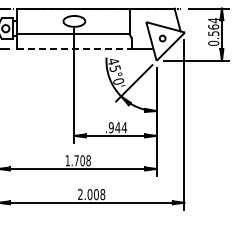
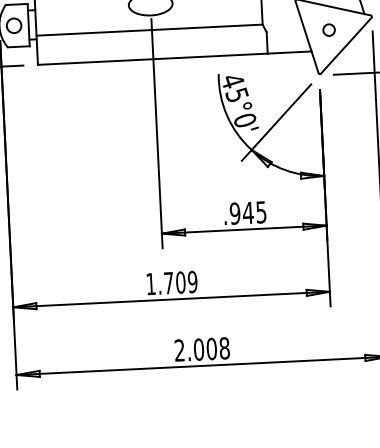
line: (74, 48) -> (153, 58), dashed -> solid
text: (124, 127) -> (261, 211), .944 -> .945
text: (88, 160) -> (192, 281), 1.708 -> 1.709

